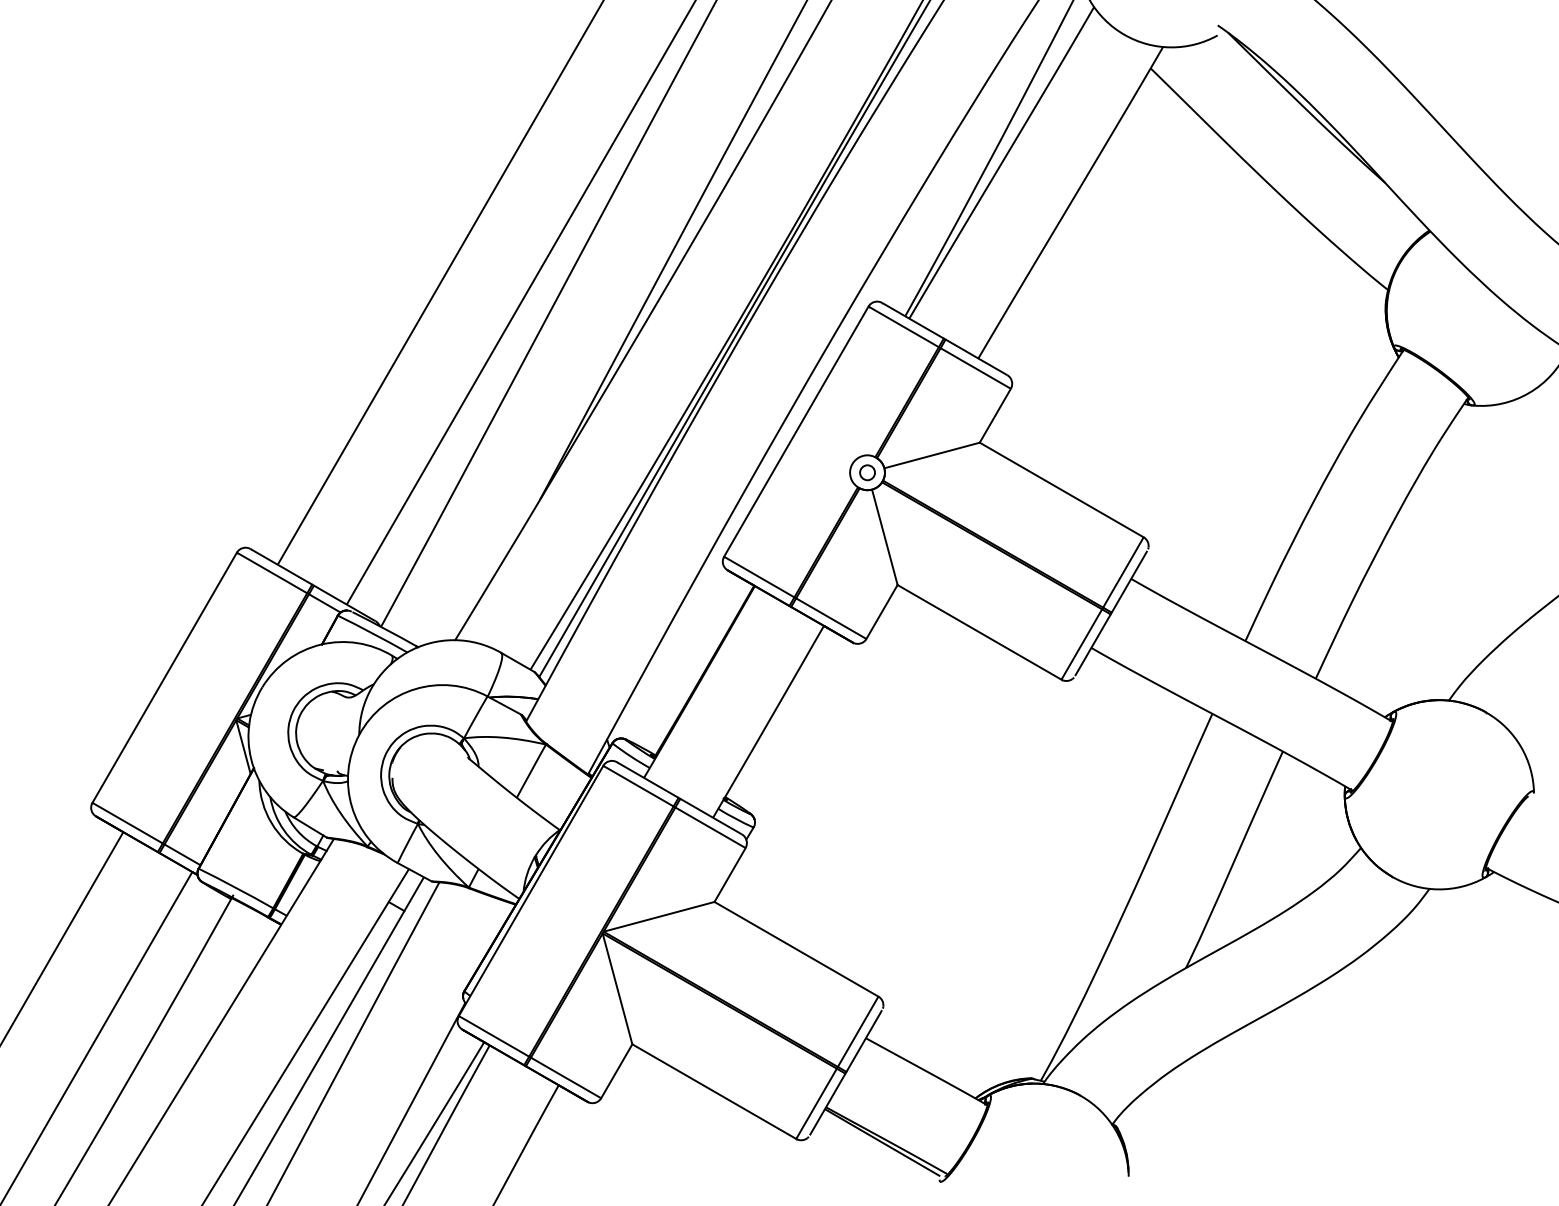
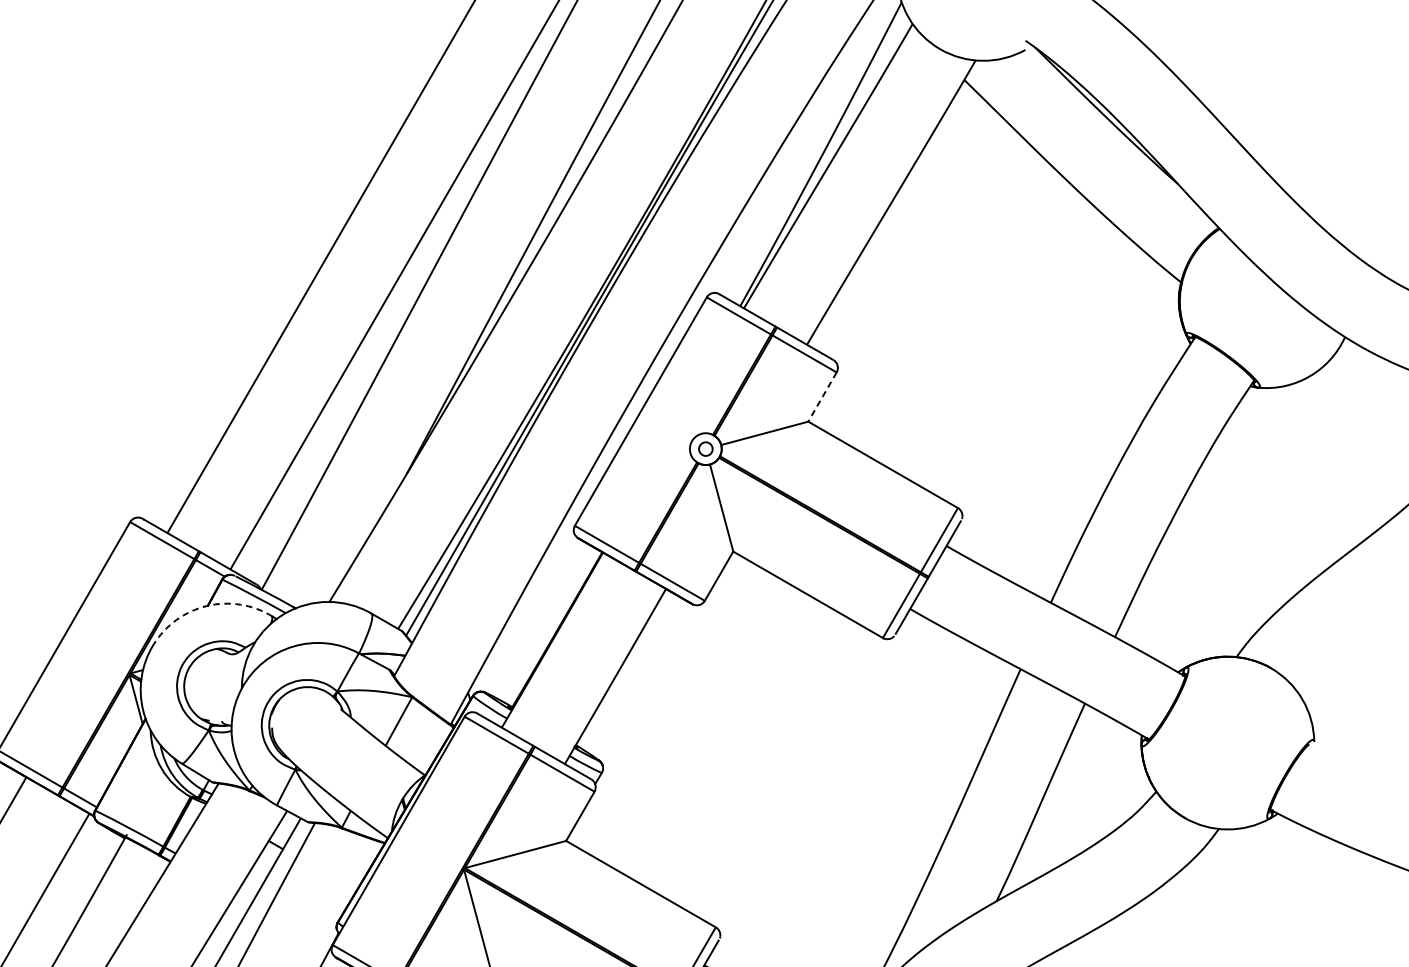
line: (995, 416) -> (822, 397), solid -> dashed
arc: (320, 644) -> (206, 605), solid -> dashed

